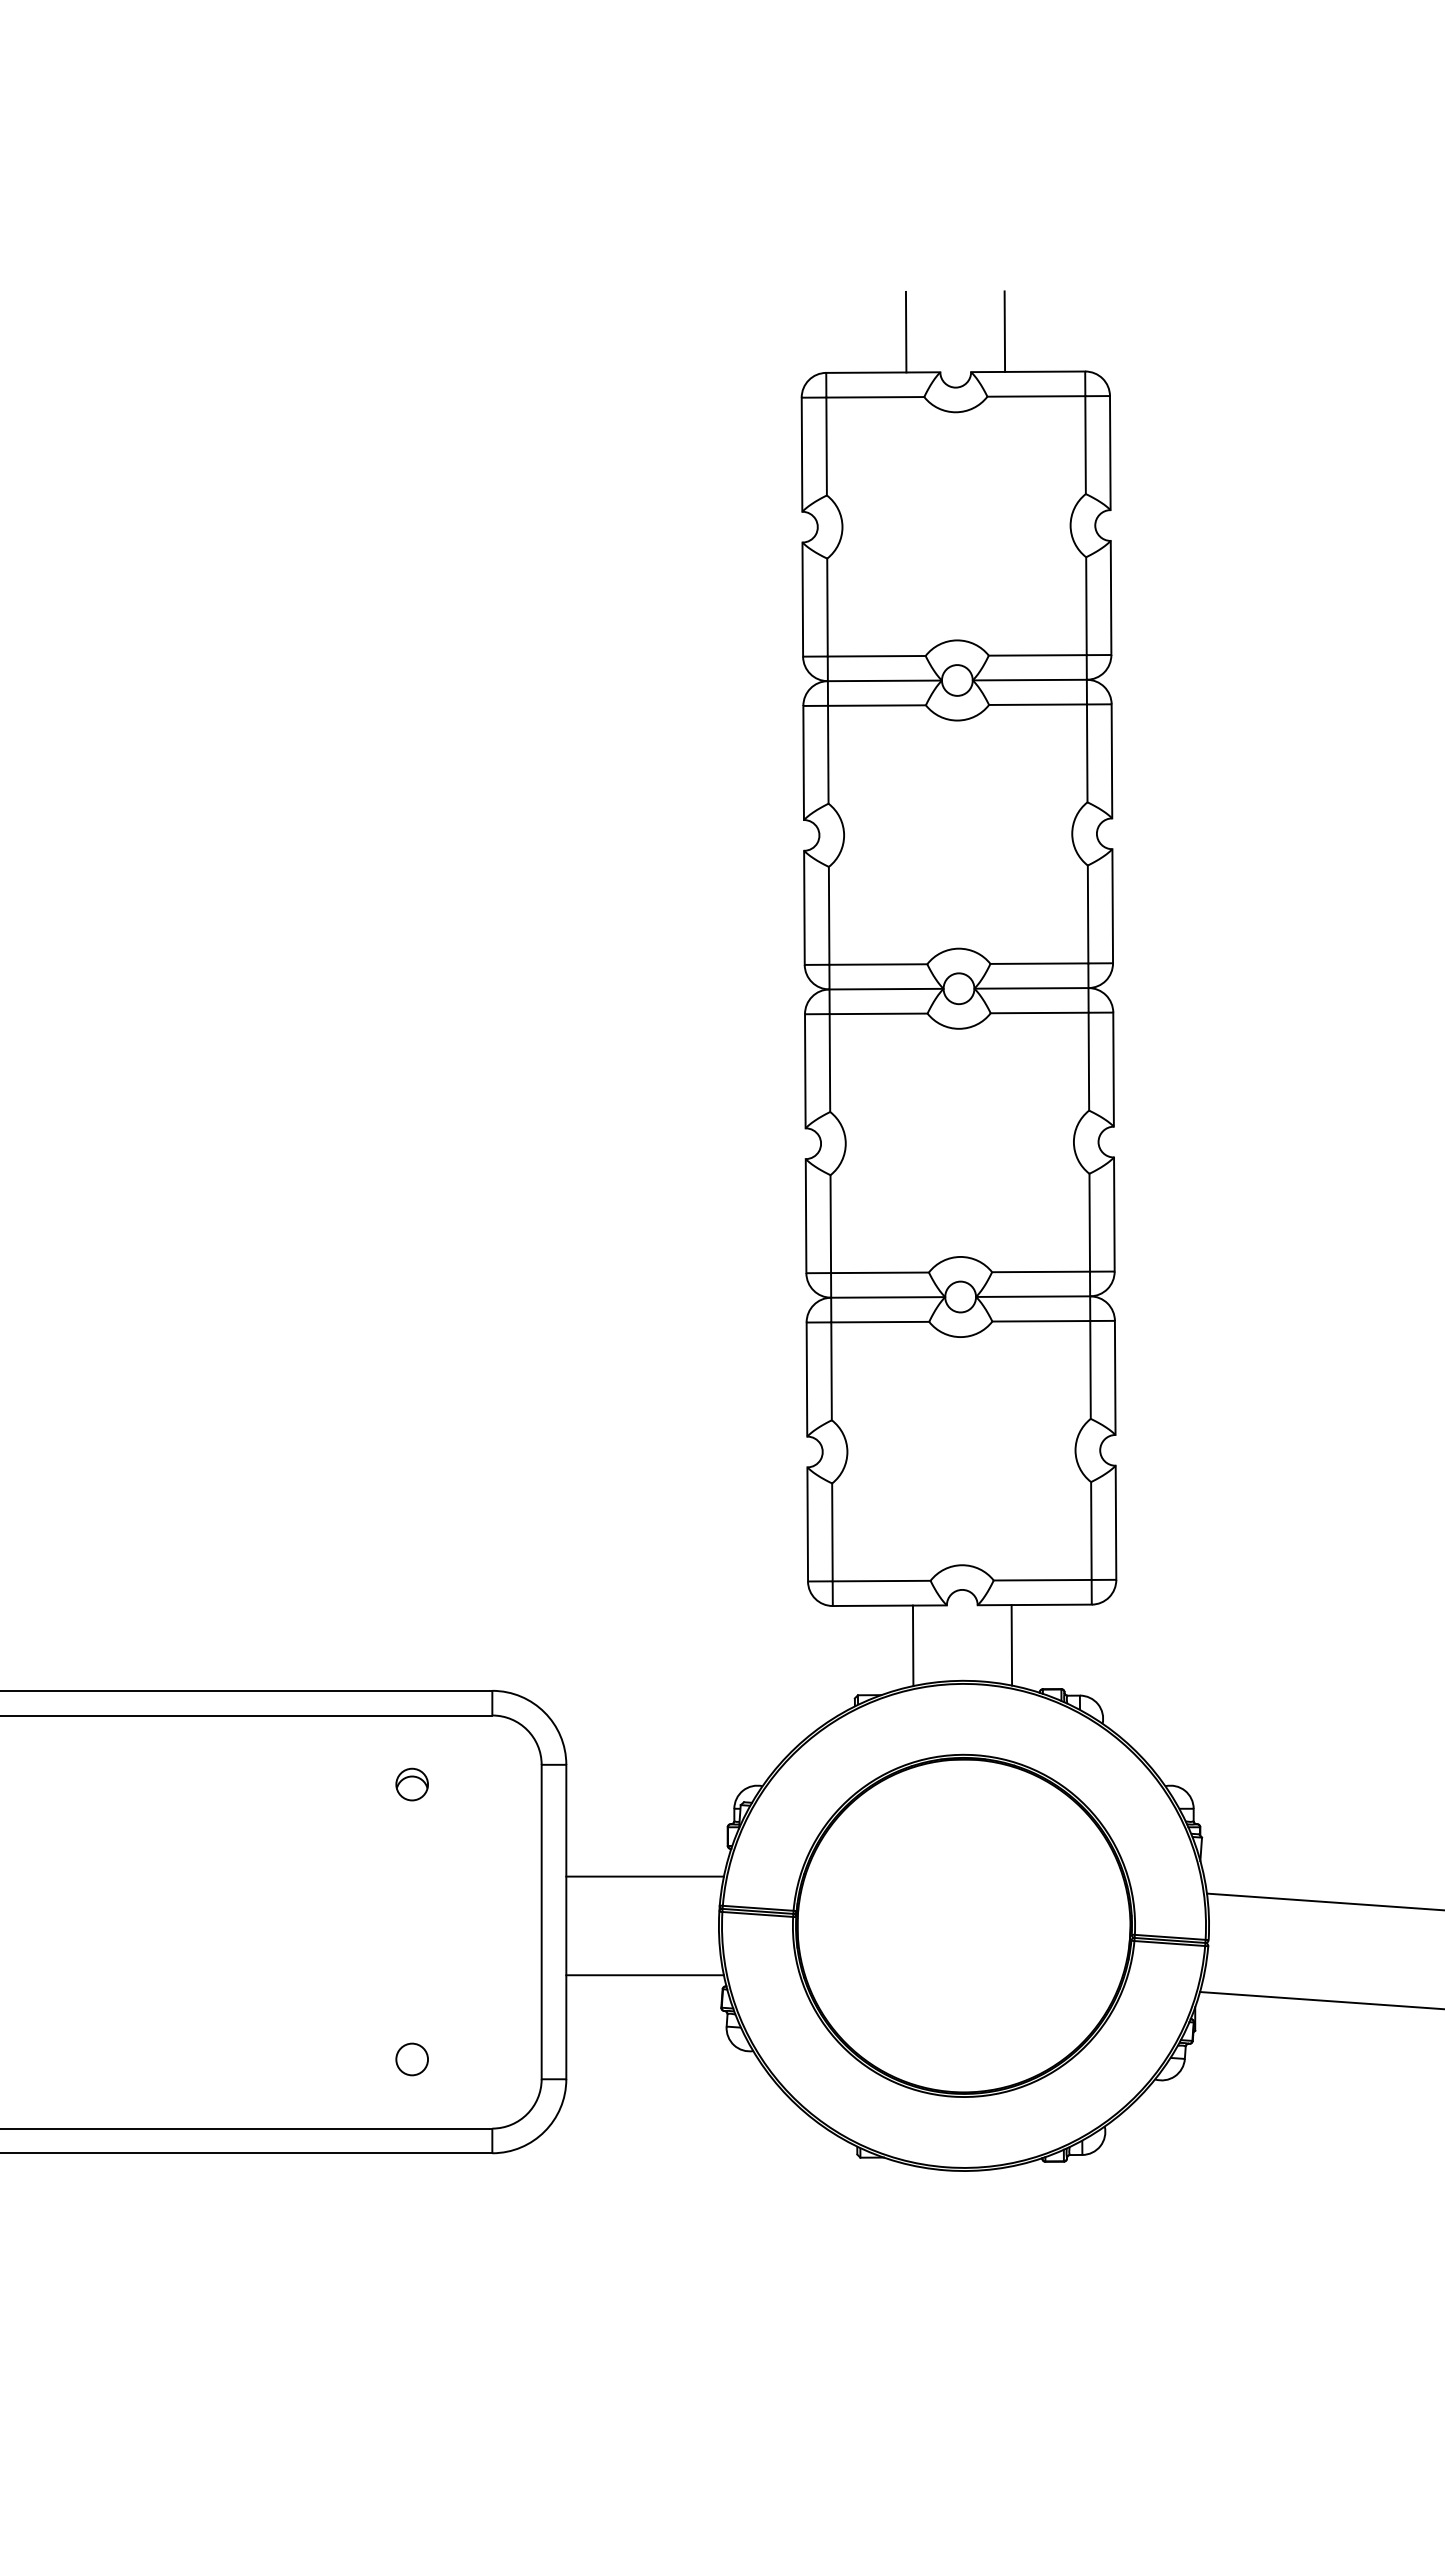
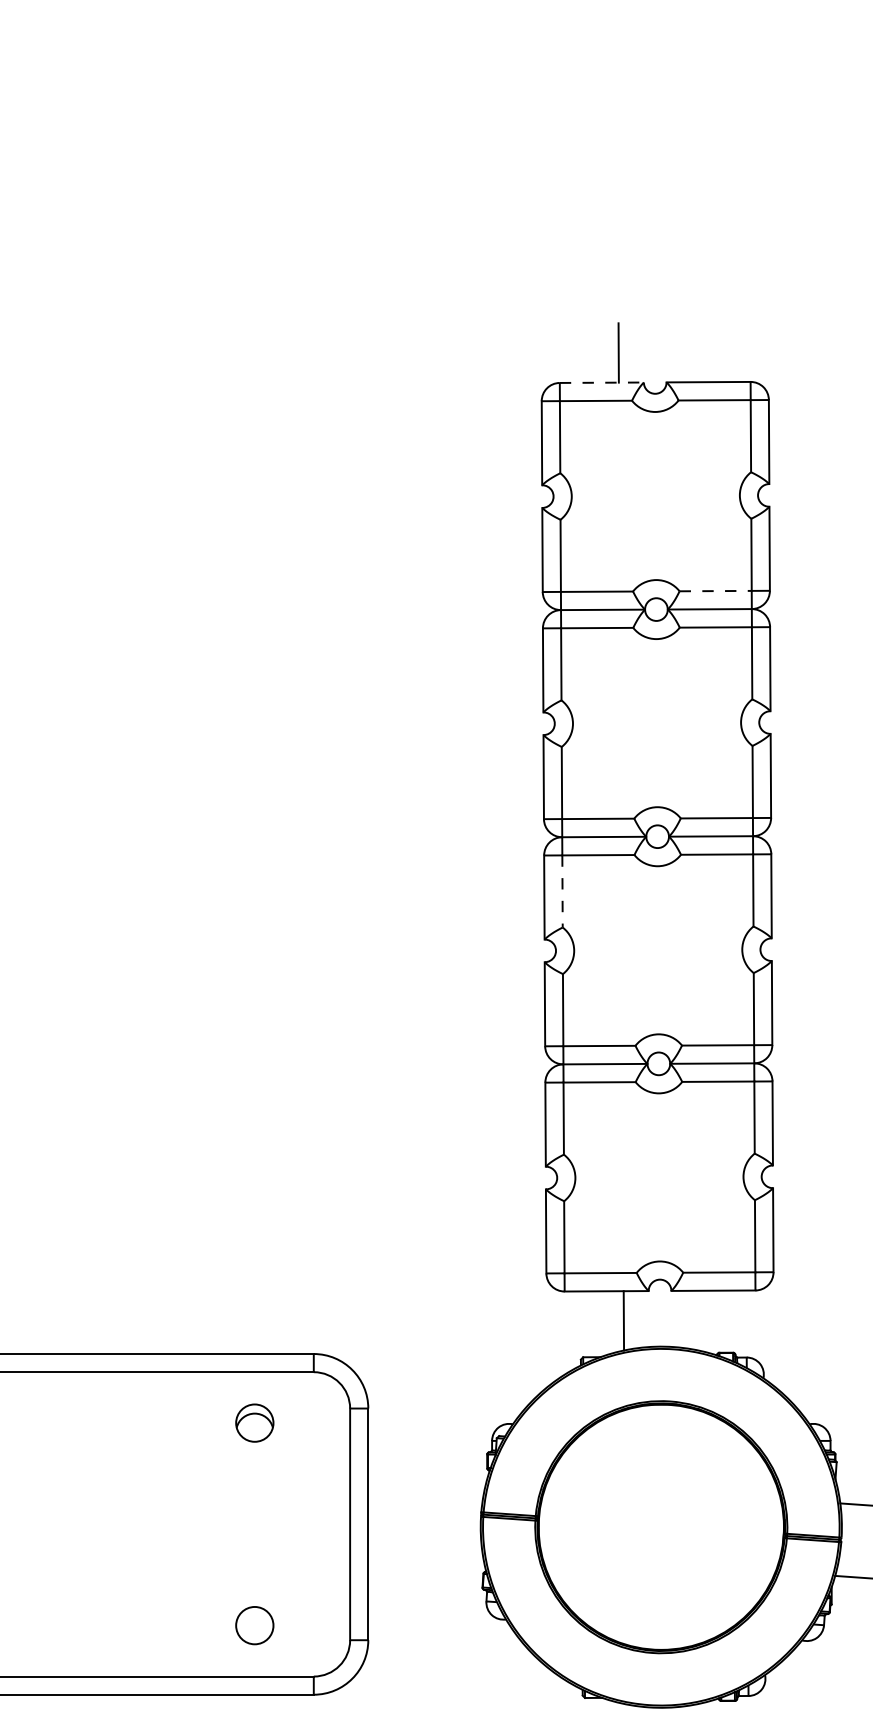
line: (1004, 331) -> (691, 352), removed
line: (883, 372) -> (602, 382), solid -> dashed
line: (1037, 655) -> (715, 591), solid -> dashed
line: (829, 1063) -> (562, 891), solid -> dashed
line: (1011, 1645) -> (696, 1320), removed
part: (411, 1784) -> (254, 1423), size x1.6
line: (644, 1876) -> (425, 1490), removed
line: (644, 1975) -> (425, 1563), removed
circle: (411, 2059) -> (254, 1625), size x1.6

